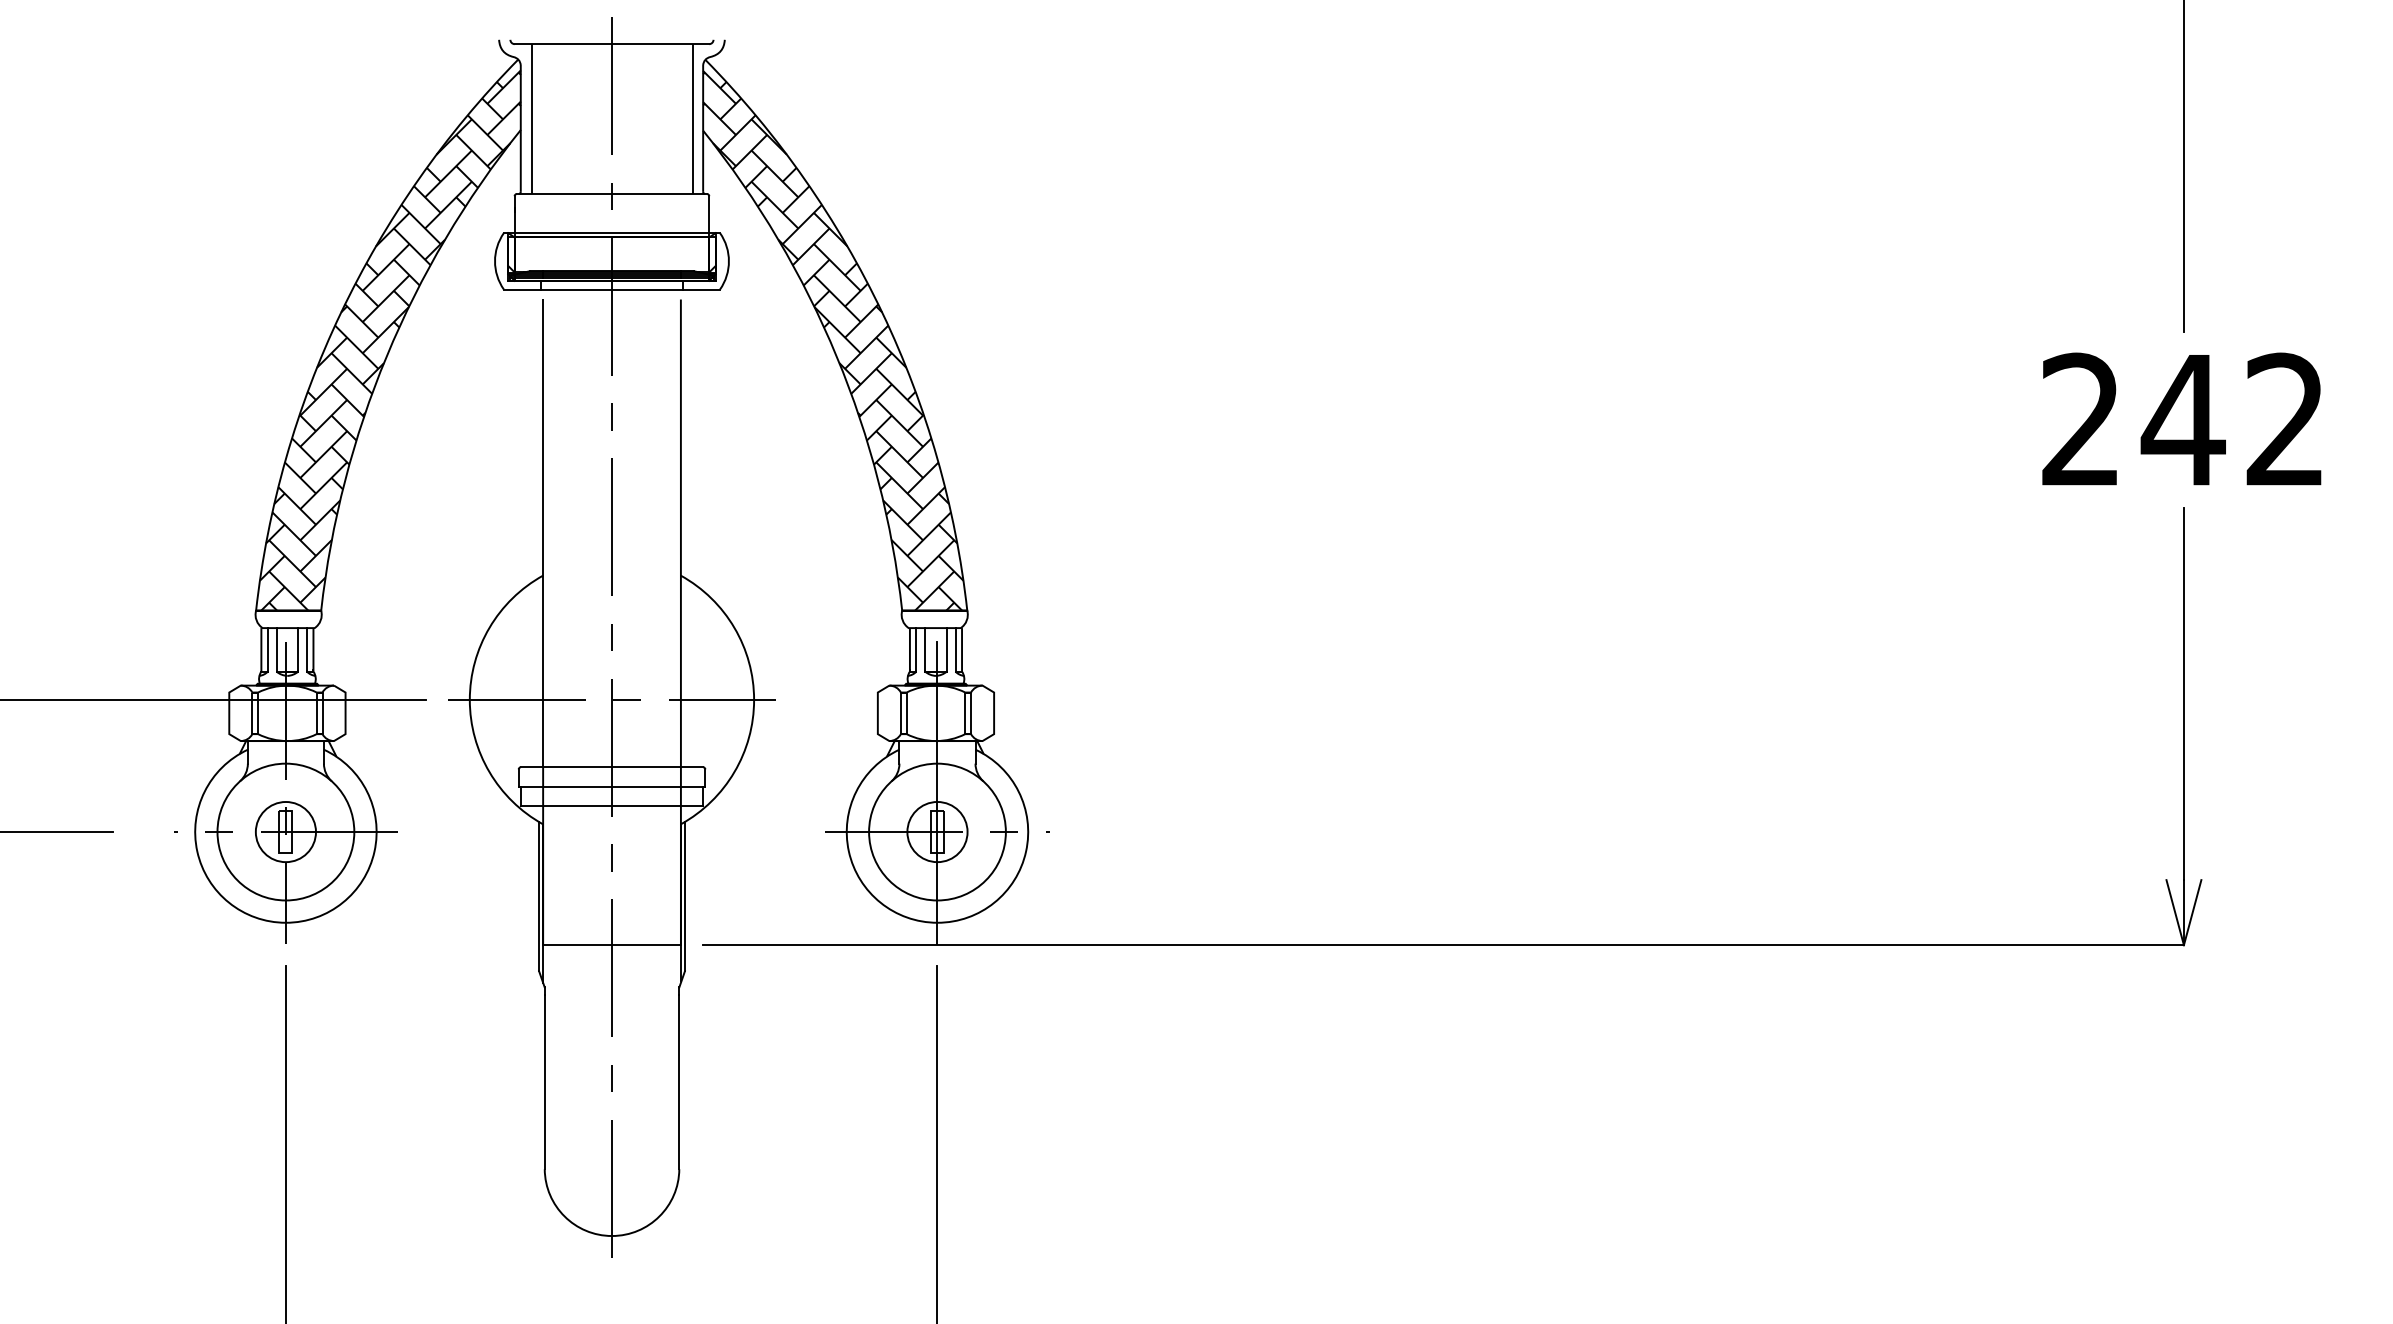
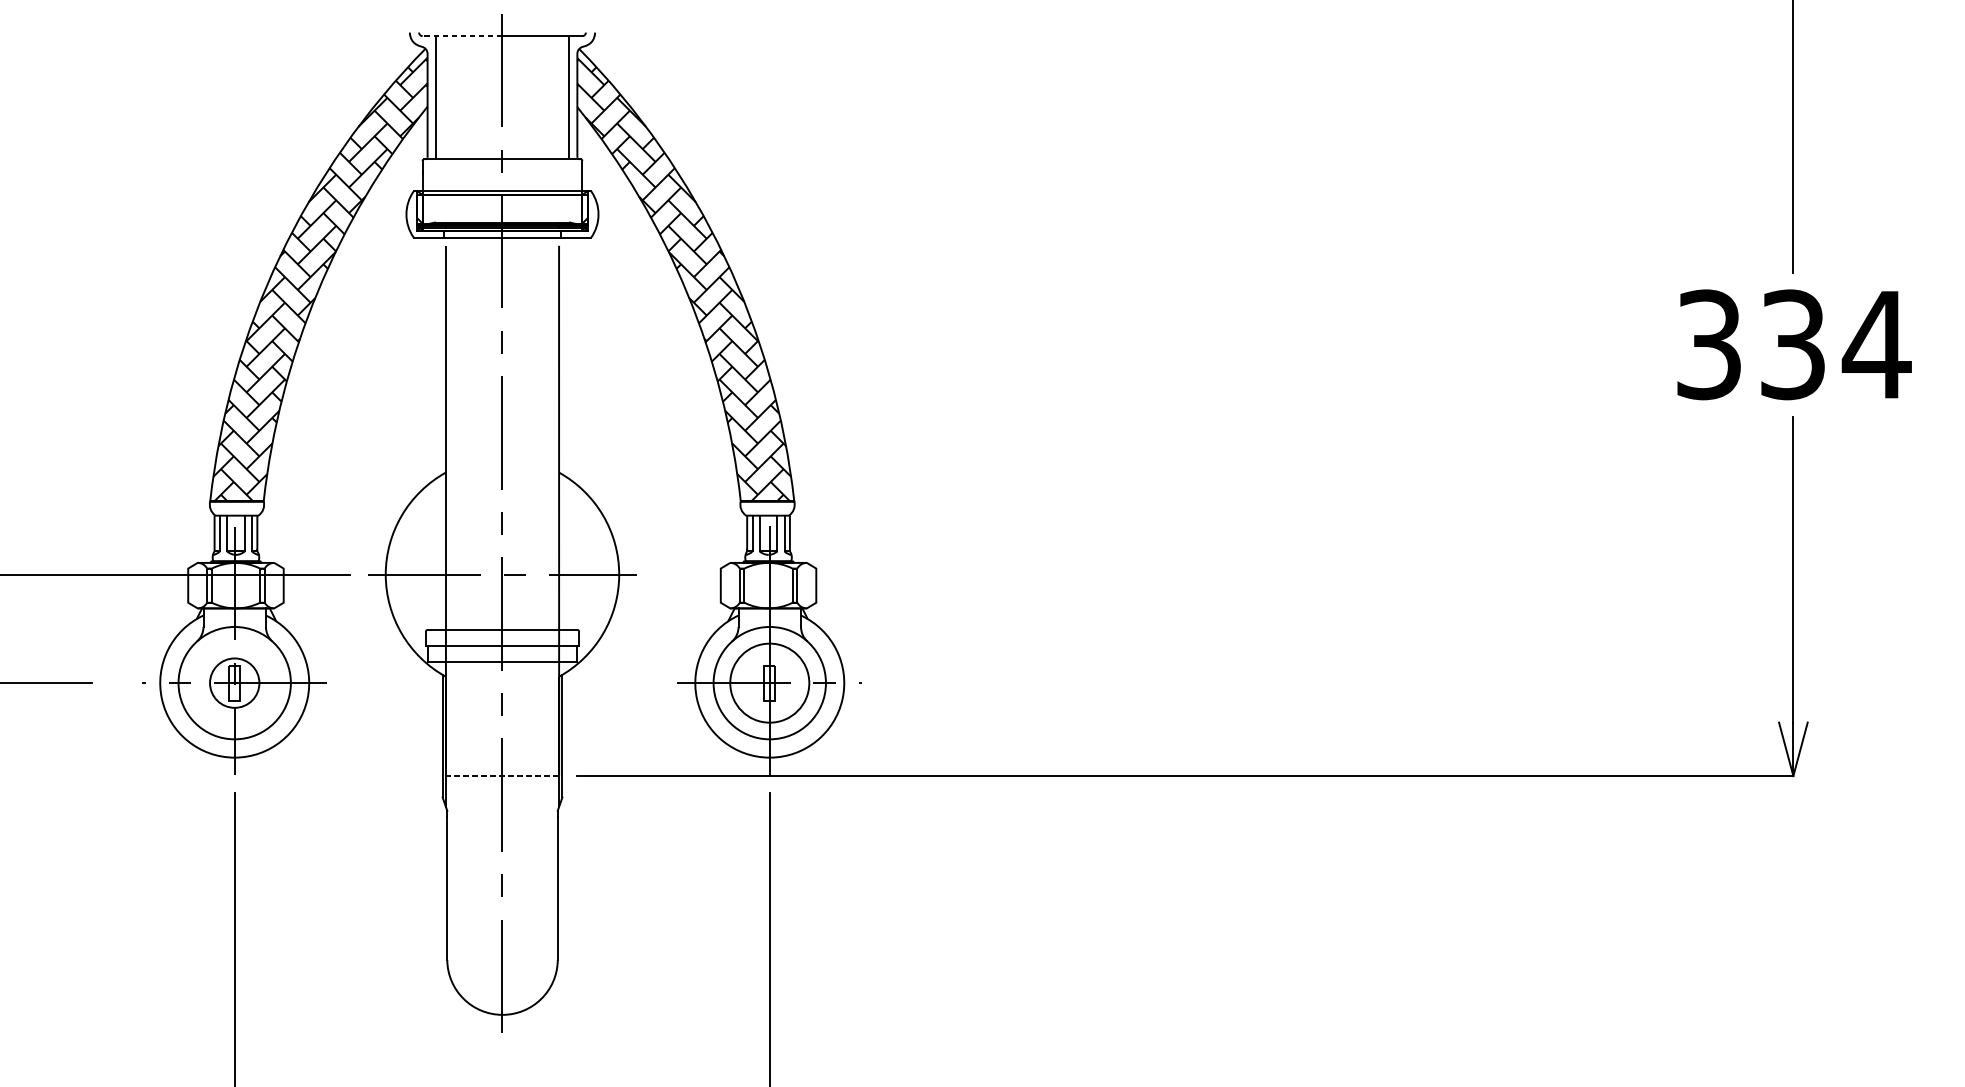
line: (563, 44) -> (462, 36), solid -> dashed
text: (2185, 419) -> (1794, 344), 242 -> 334
circle: (937, 831) -> (769, 682), size x1.6
line: (612, 945) -> (502, 776), solid -> dashed

